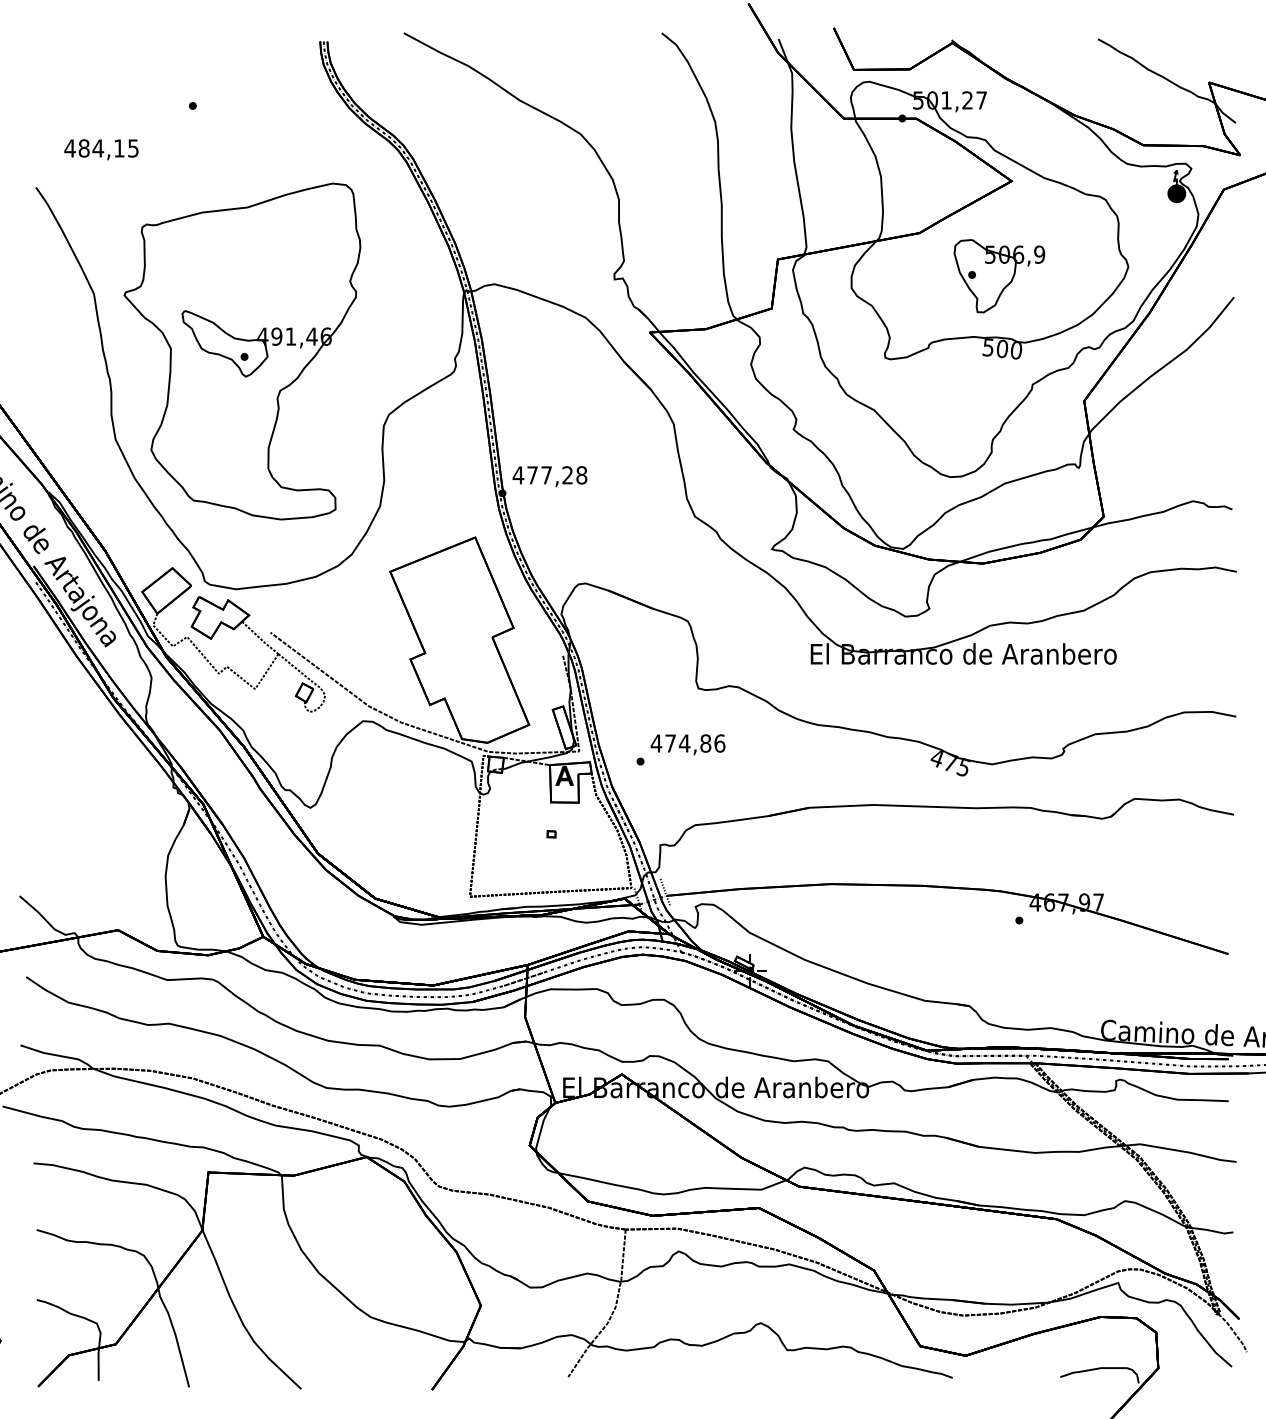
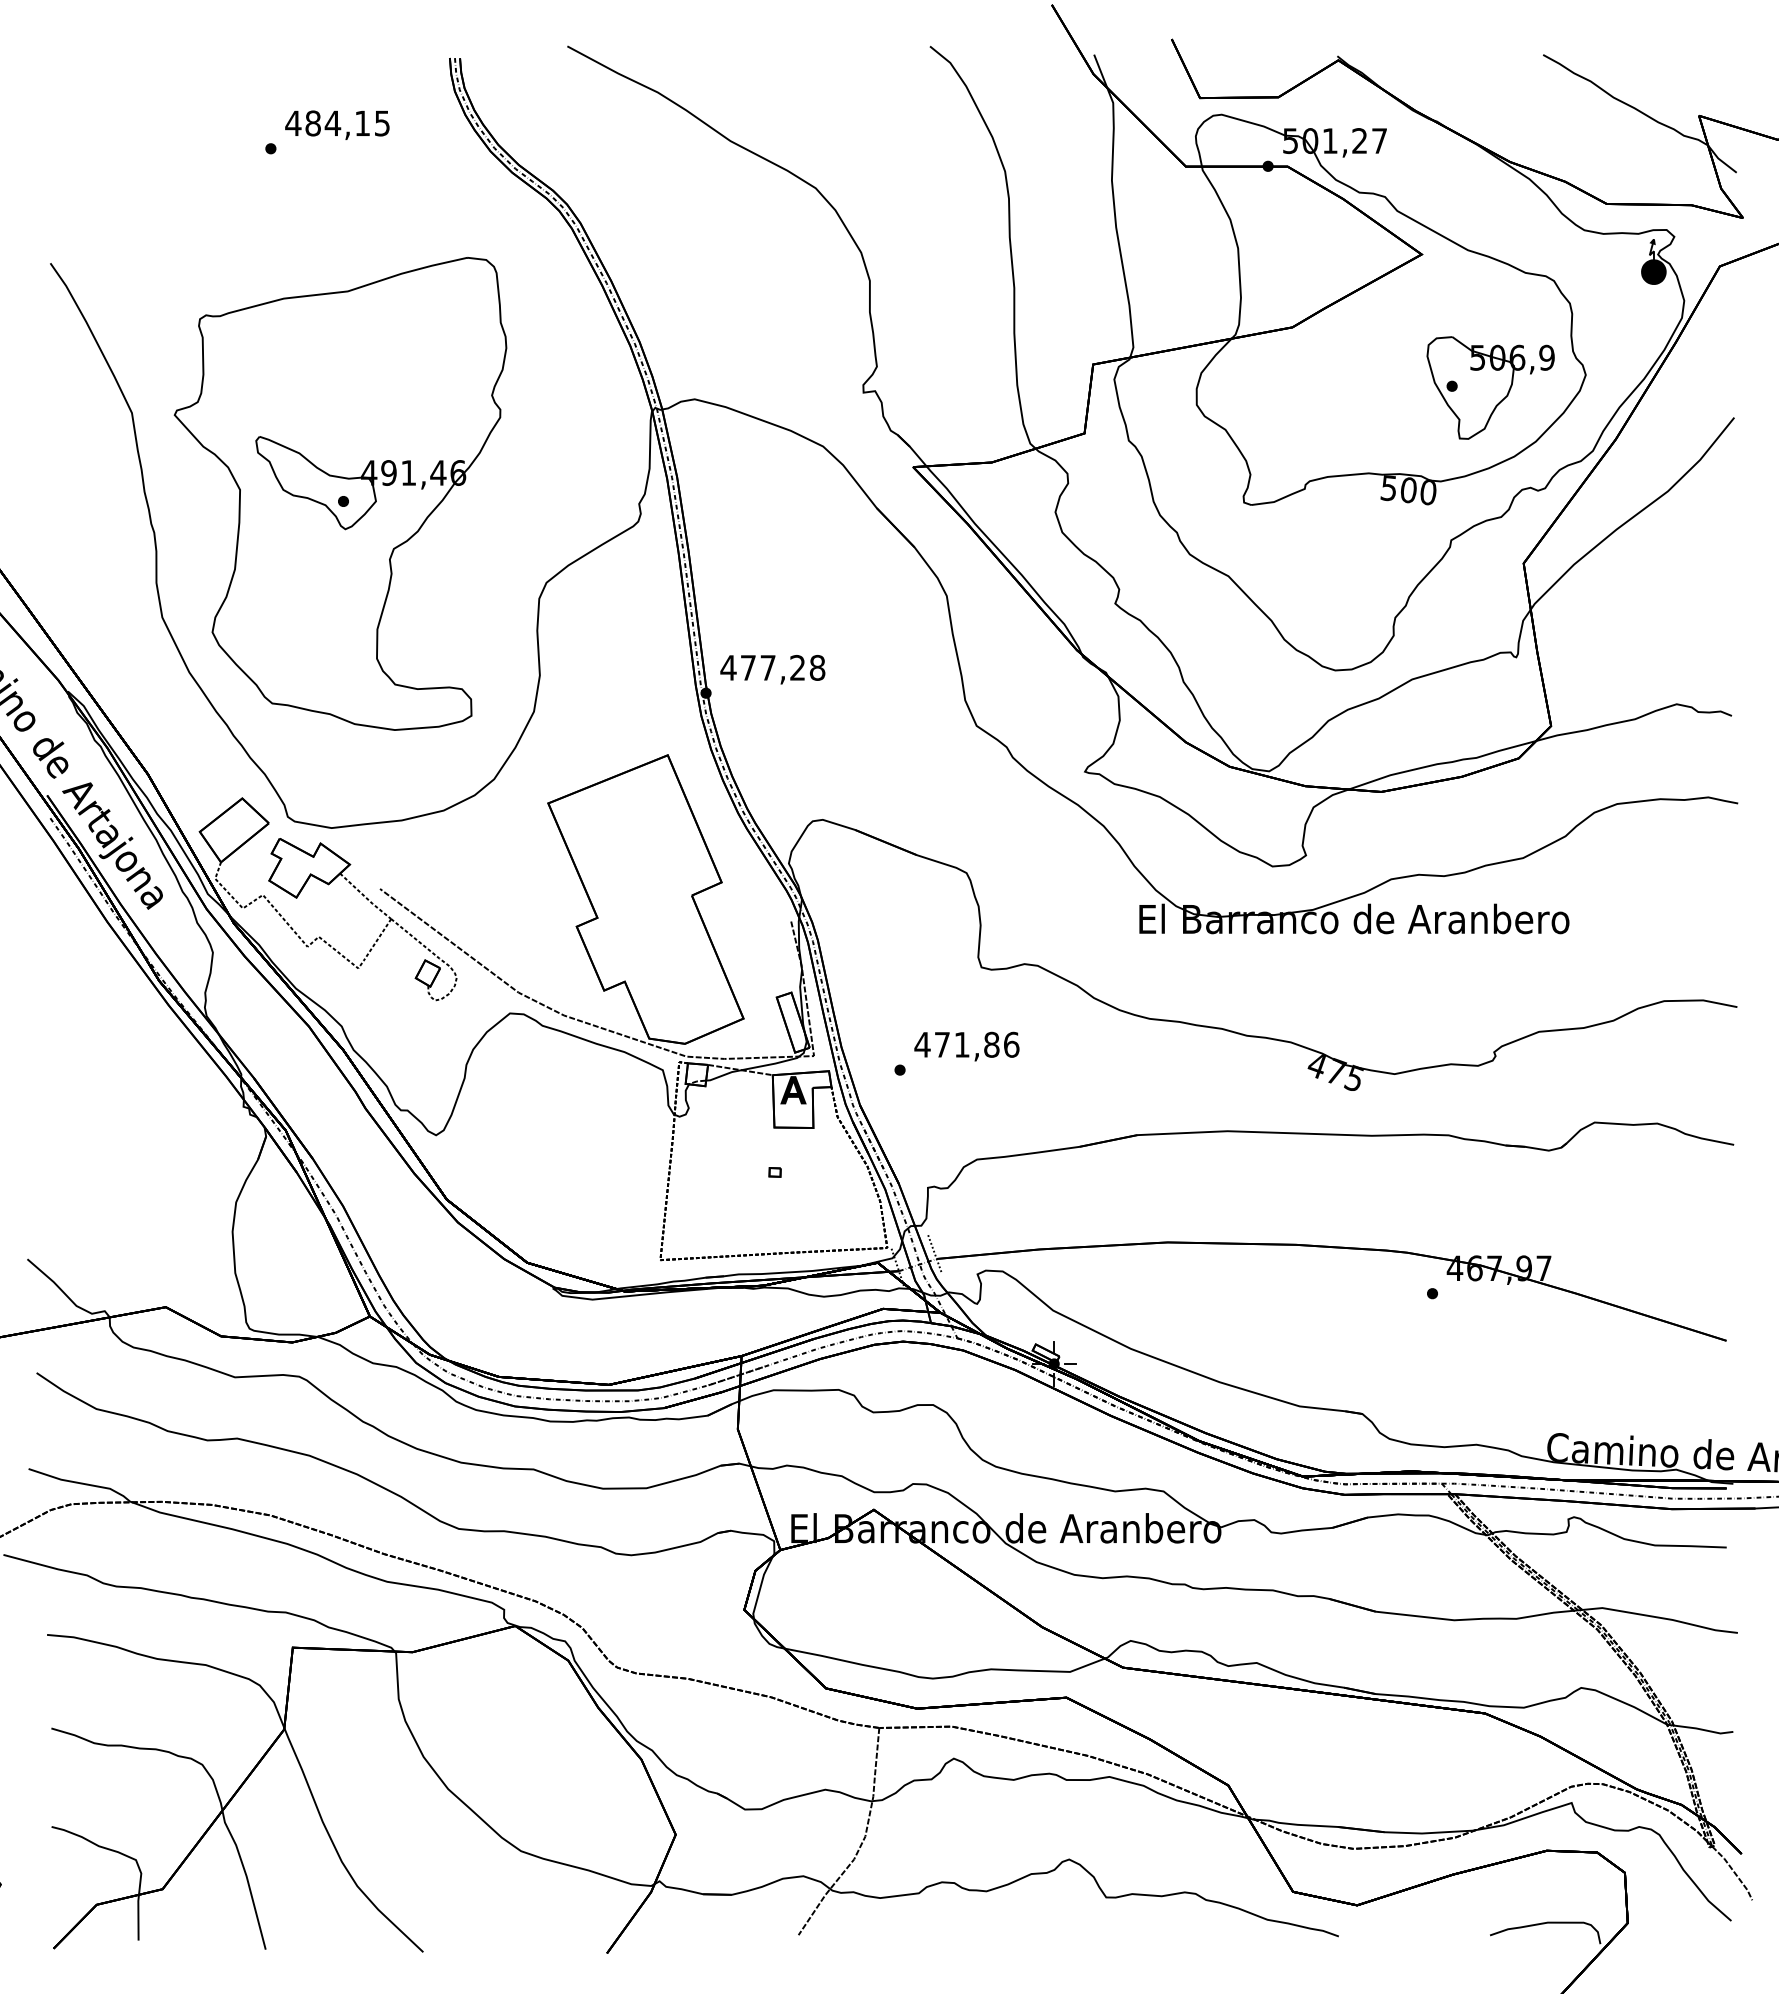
text: (101, 149) -> (337, 124), moved
part: (999, 275) -> (1490, 387), moved
text: (684, 743) -> (961, 1044), 474,86 -> 471,86

